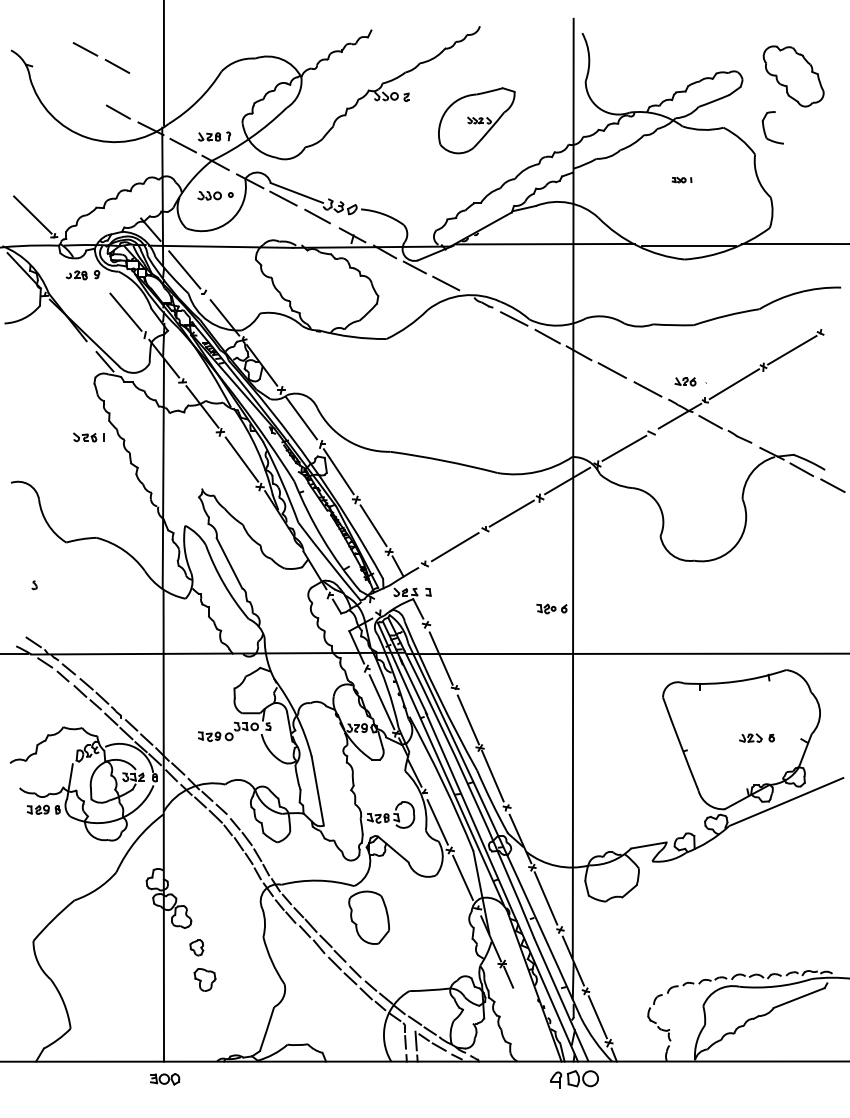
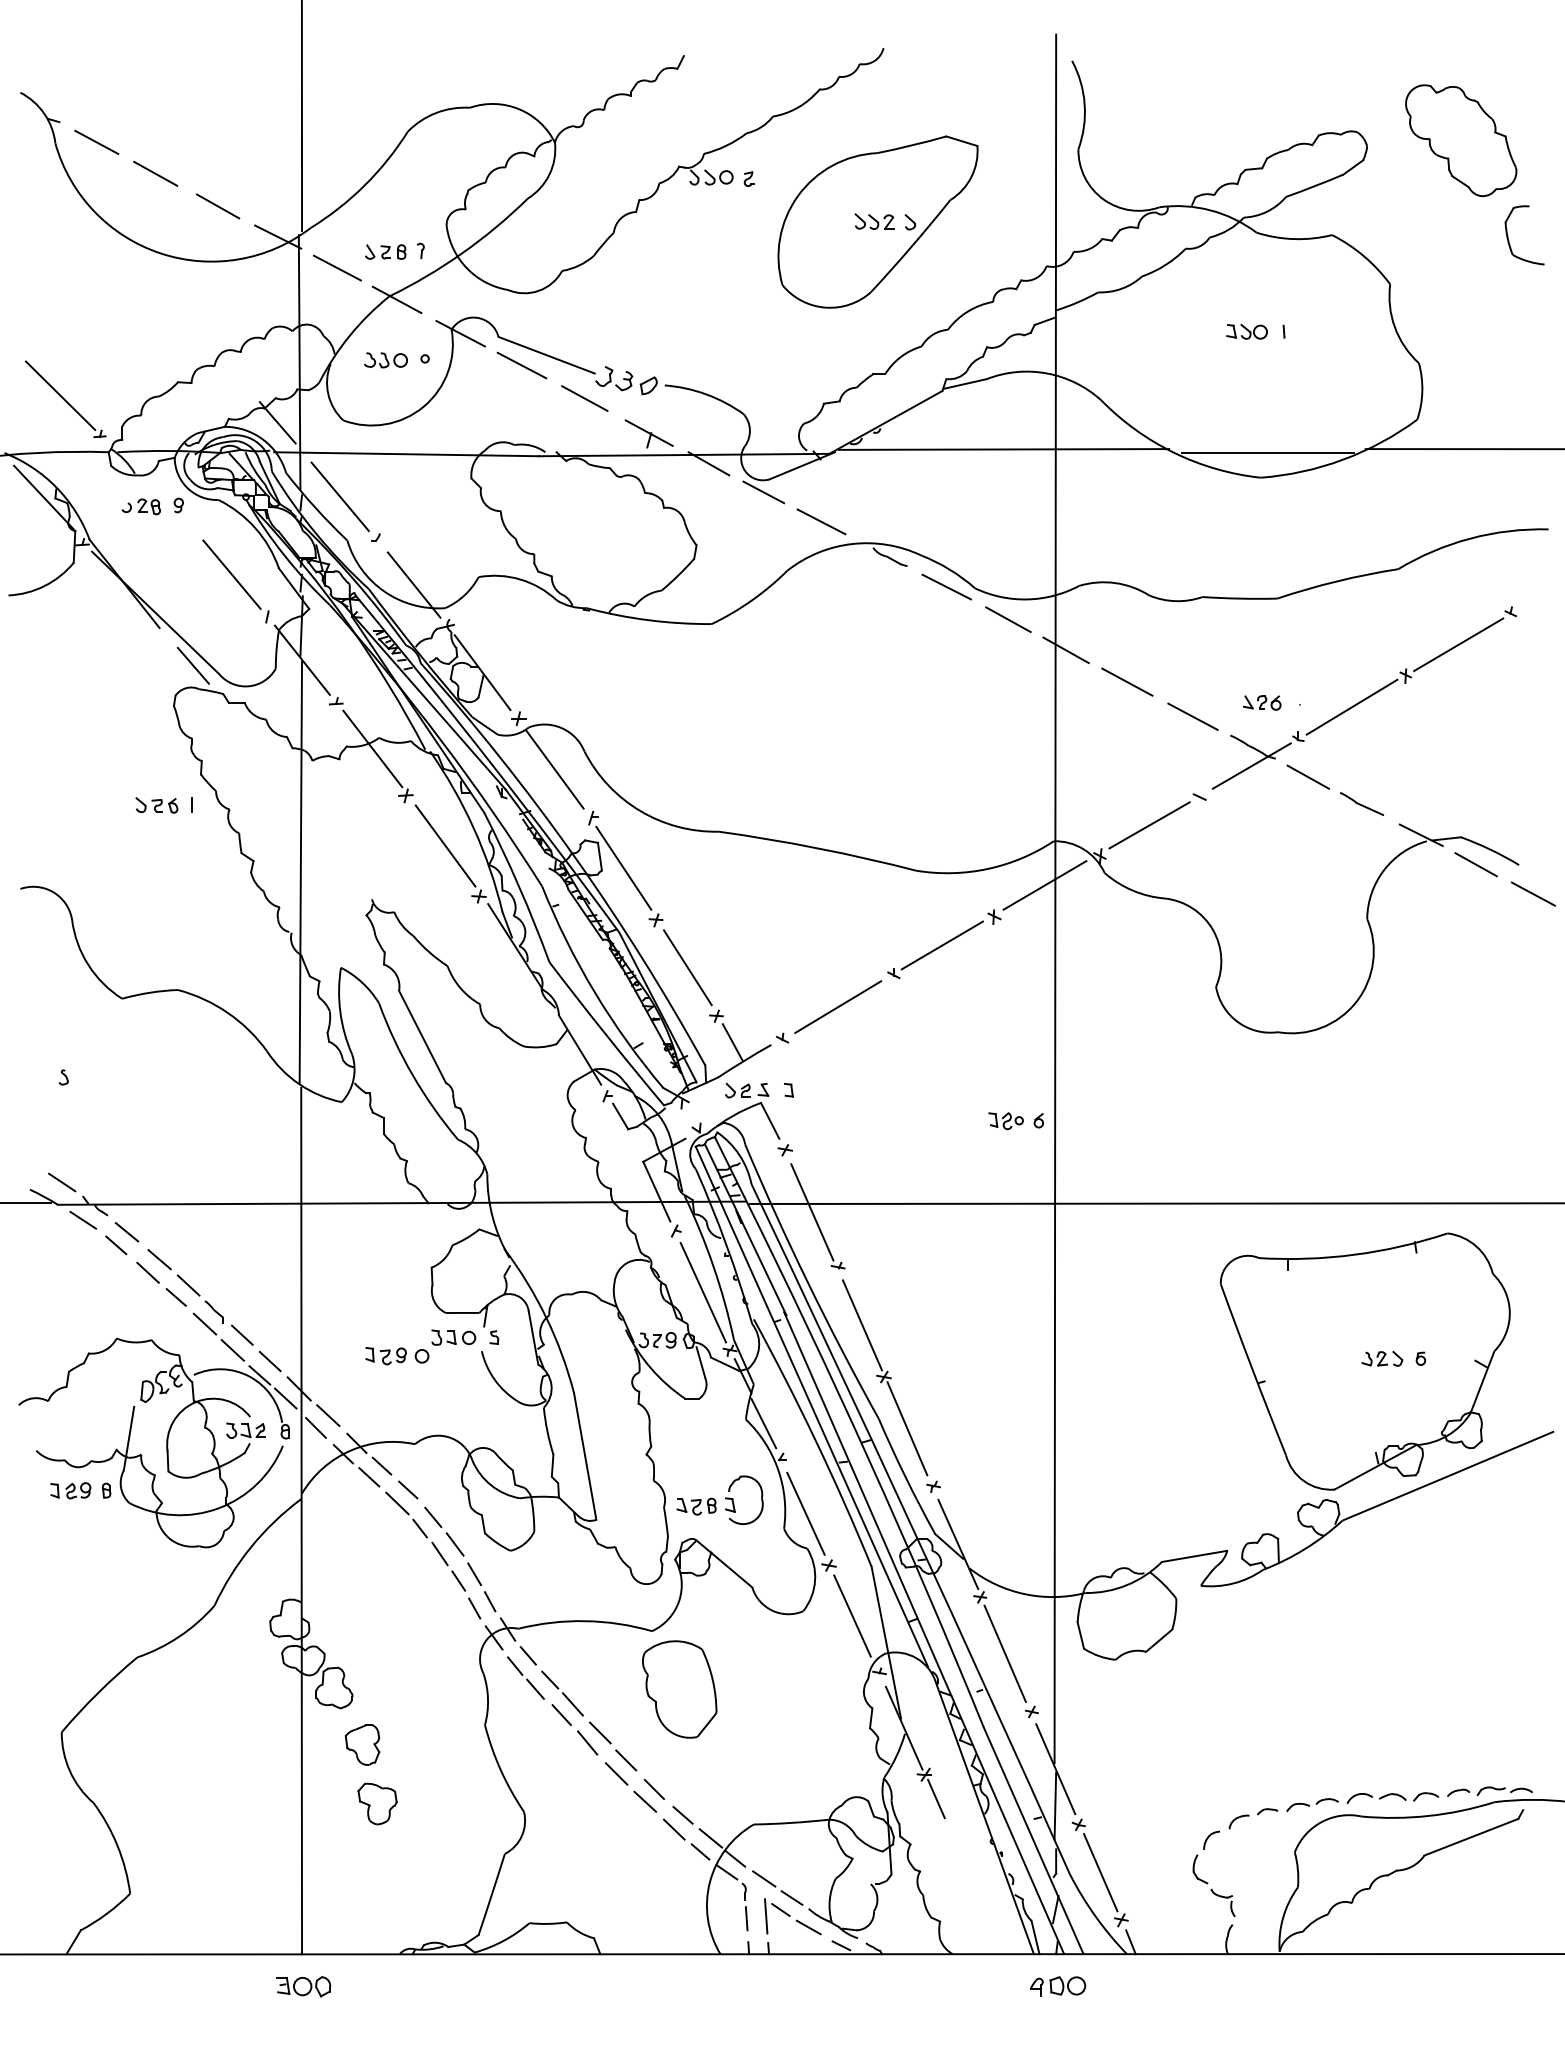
part: (101, 57) -> (126, 157), moved
part: (476, 120) -> (877, 221), size x1.43
part: (765, 130) -> (1510, 240), moved
part: (681, 179) -> (1254, 330), size x1.67
part: (196, 947) -> (361, 1744), size x1.43
part: (574, 1078) -> (1057, 1985), size x0.62

